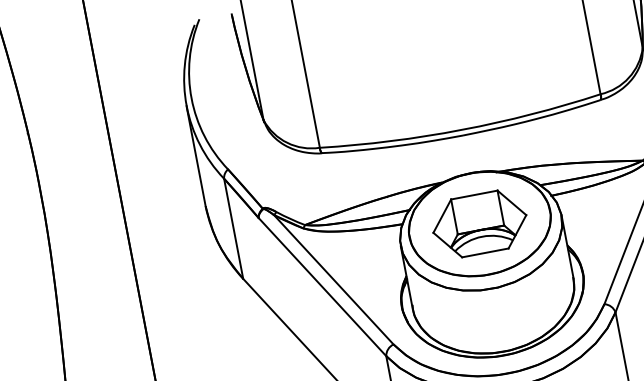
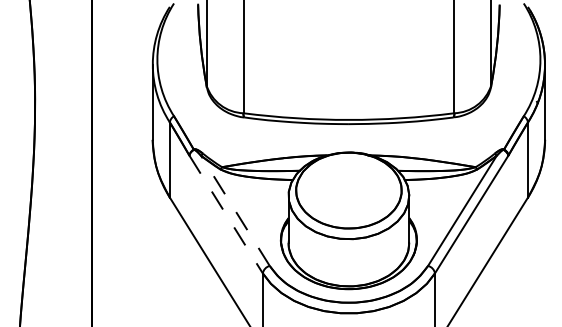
part: (479, 223) -> (348, 190), removed
line: (333, 279) -> (235, 210), solid -> dashed
line: (322, 286) -> (226, 214), solid -> dashed

